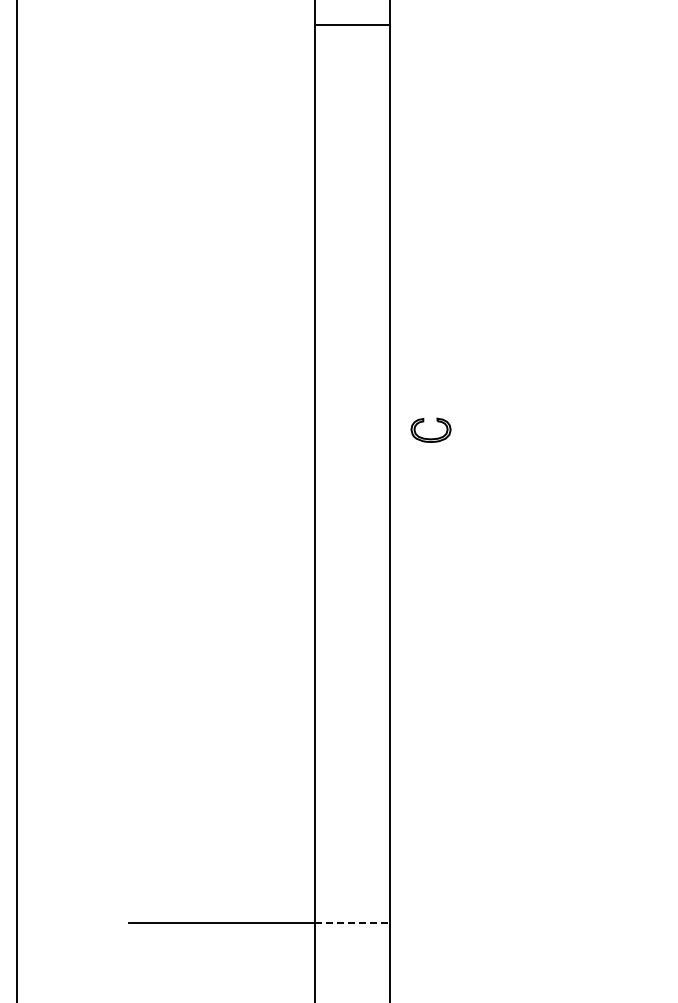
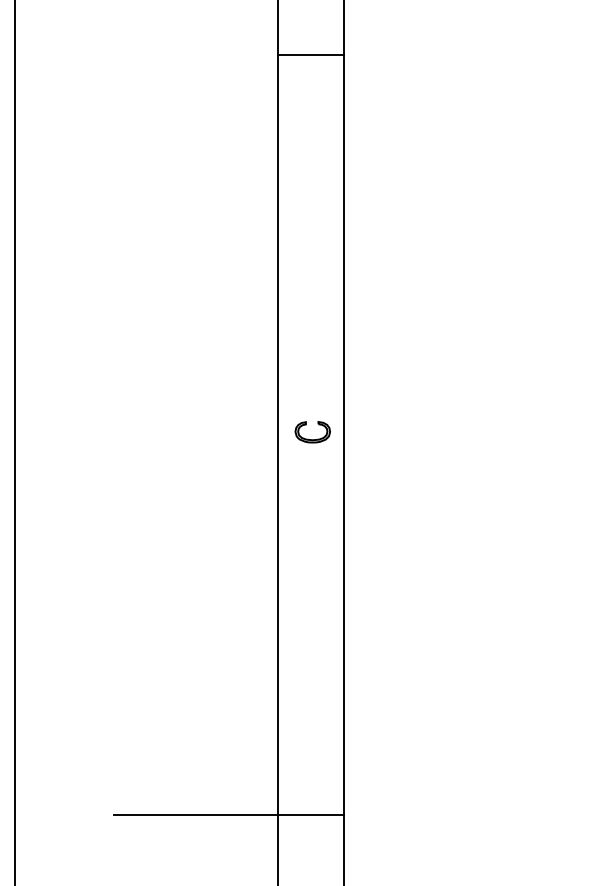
line: (352, 25) -> (311, 55), moved
part: (430, 438) -> (312, 439), moved
line: (352, 922) -> (311, 815), dashed -> solid

